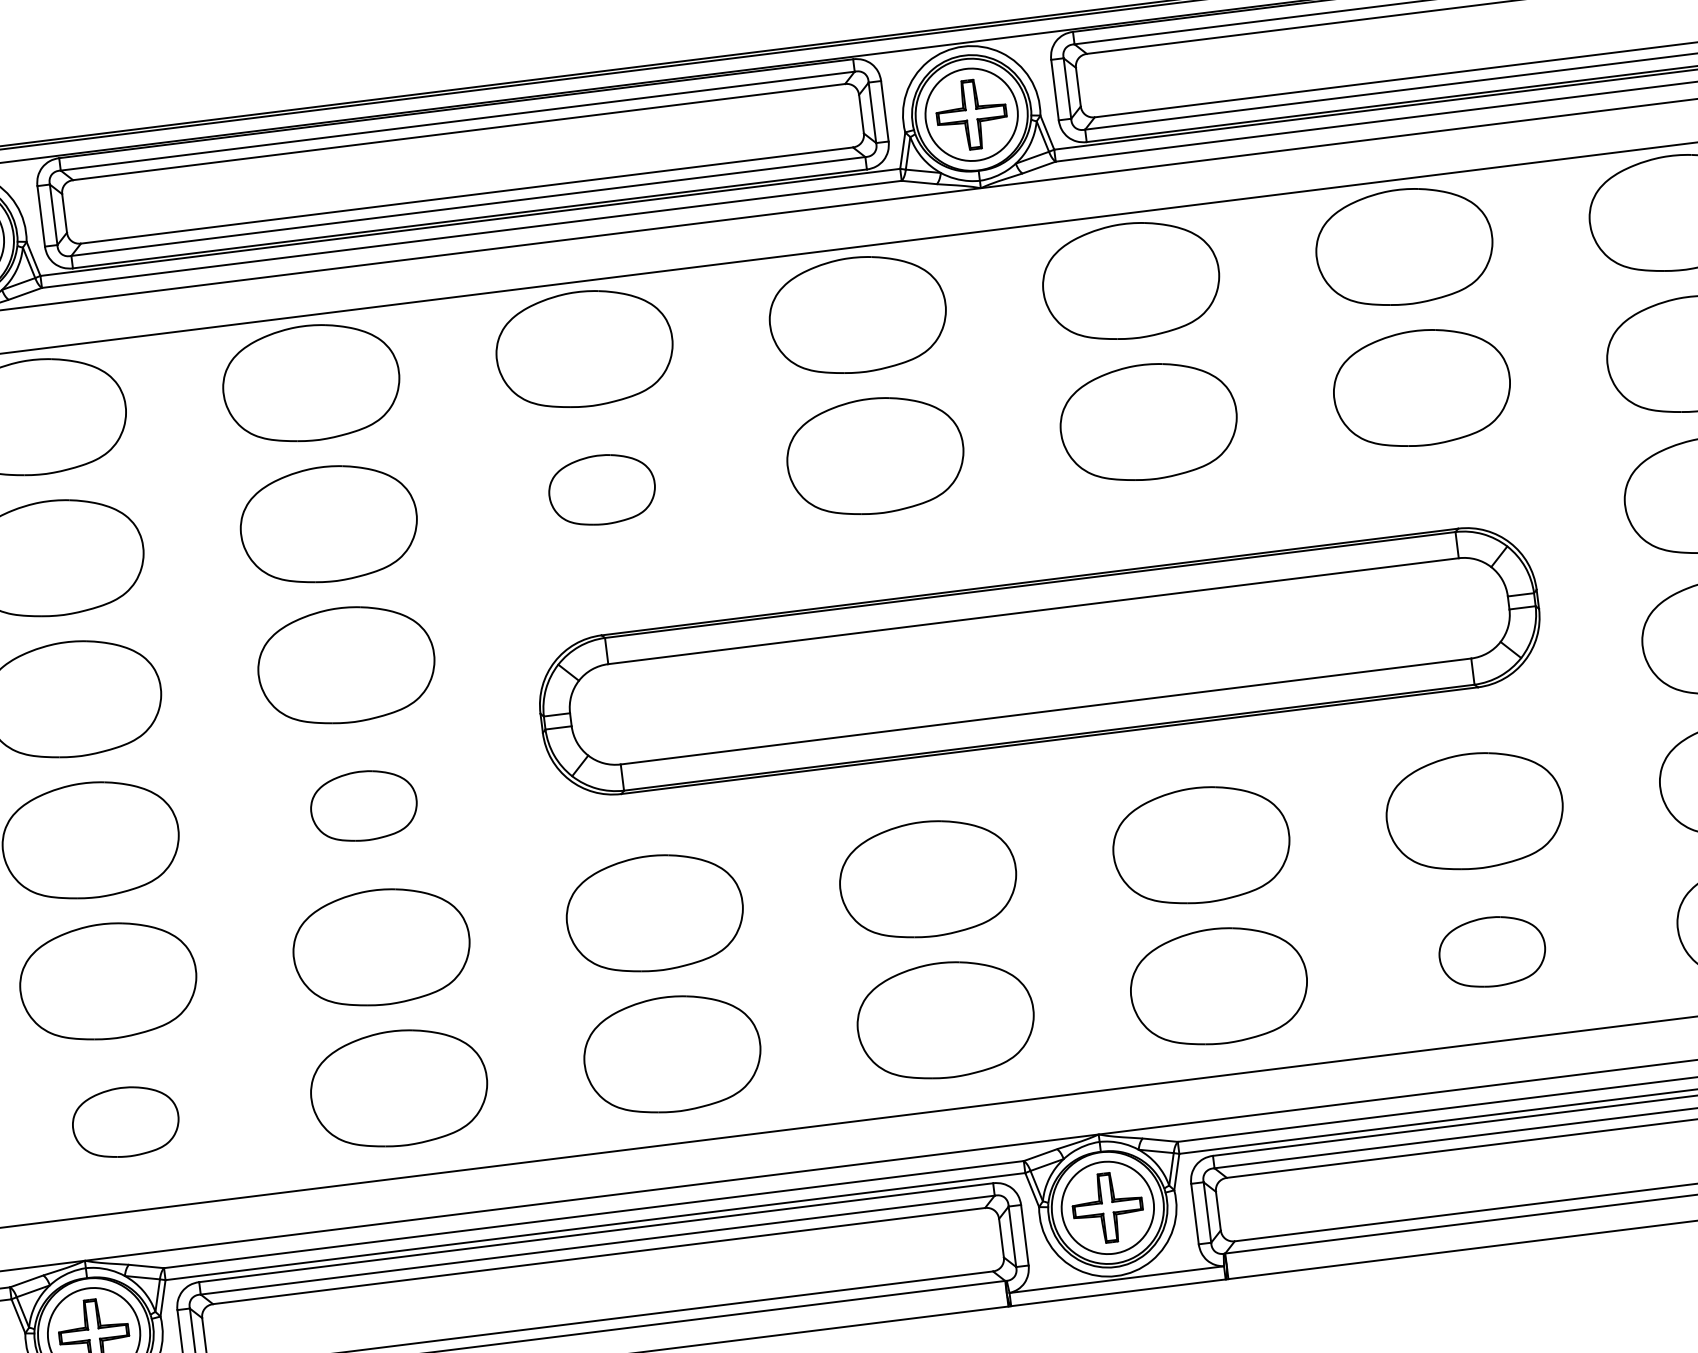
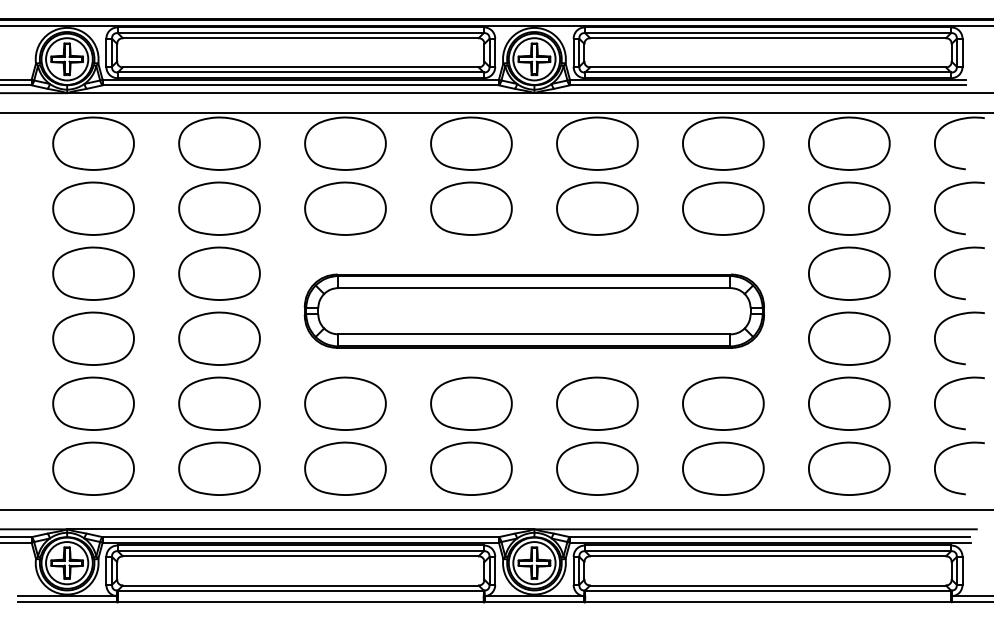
part: (602, 489) -> (345, 208), size x1.67
part: (363, 805) -> (219, 338), size x1.67
part: (1492, 951) -> (723, 468), size x1.67
part: (125, 1121) -> (93, 468), size x1.67

